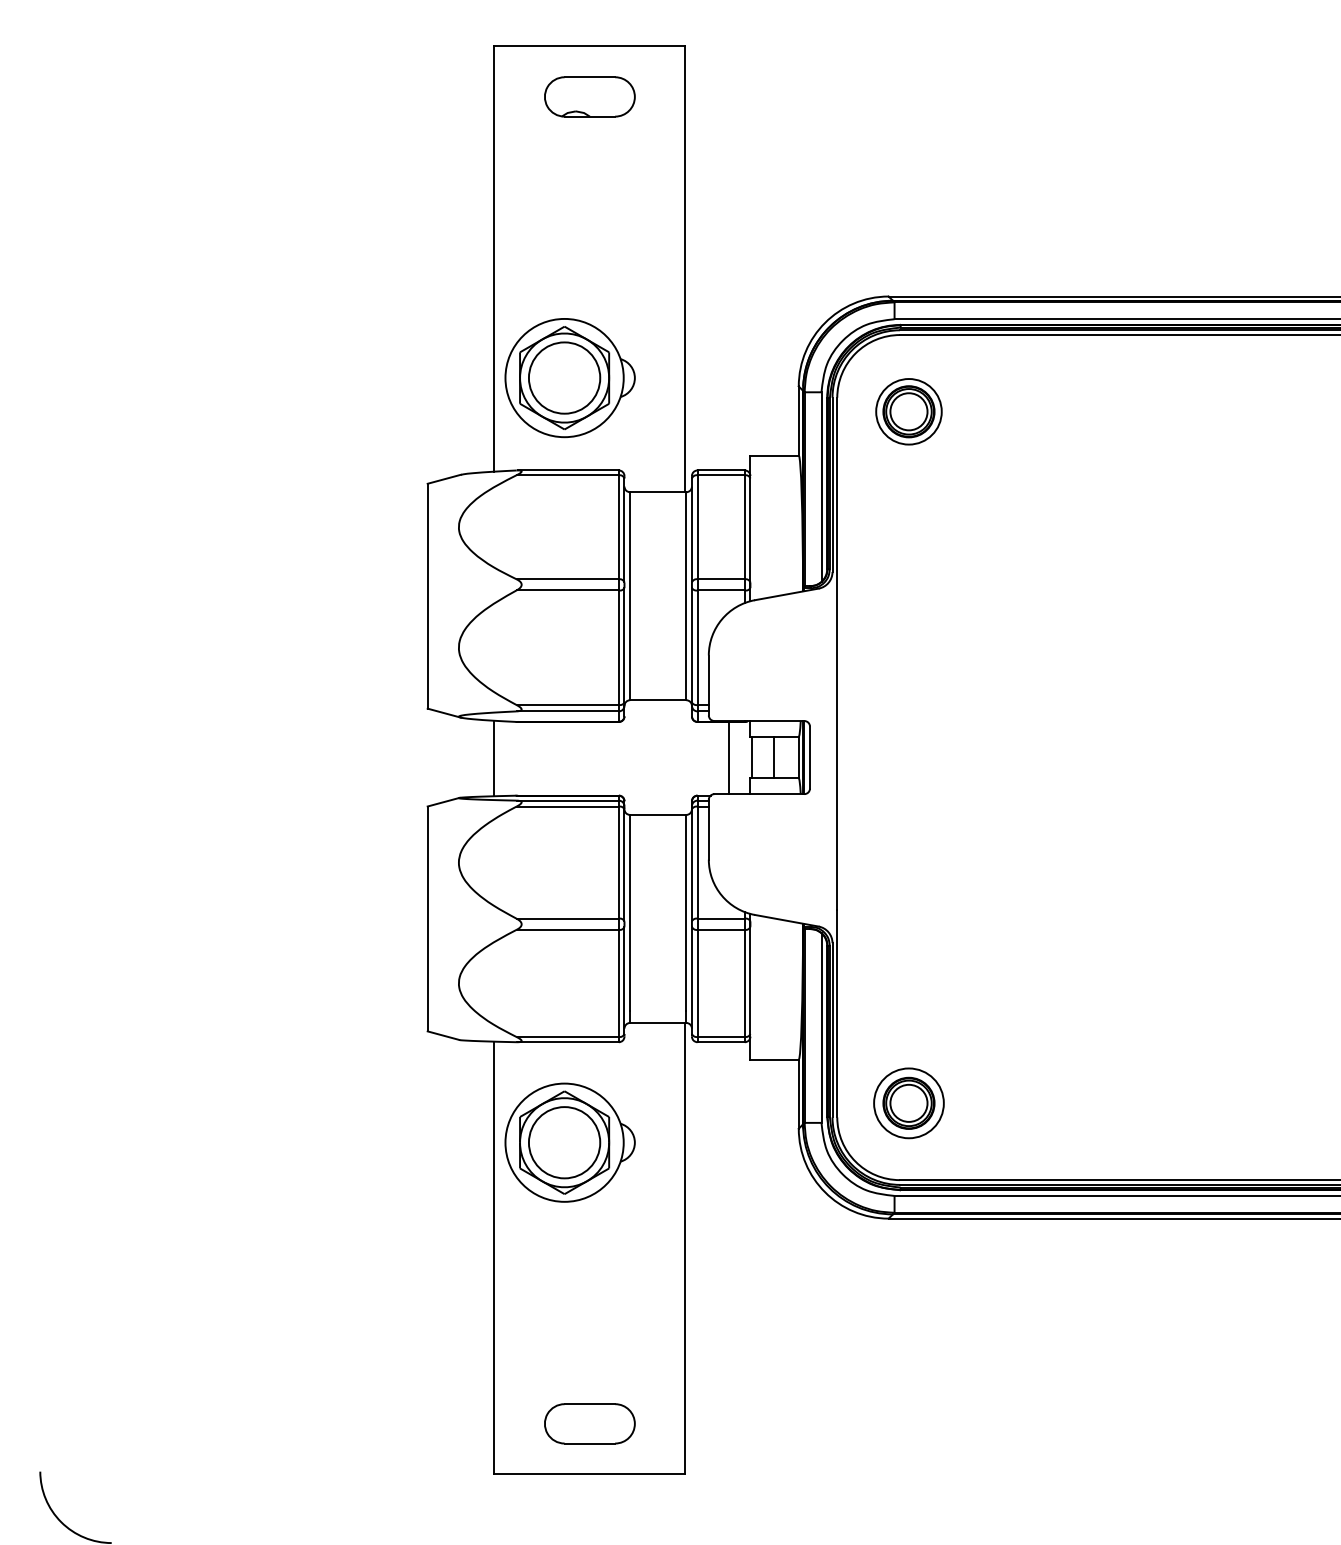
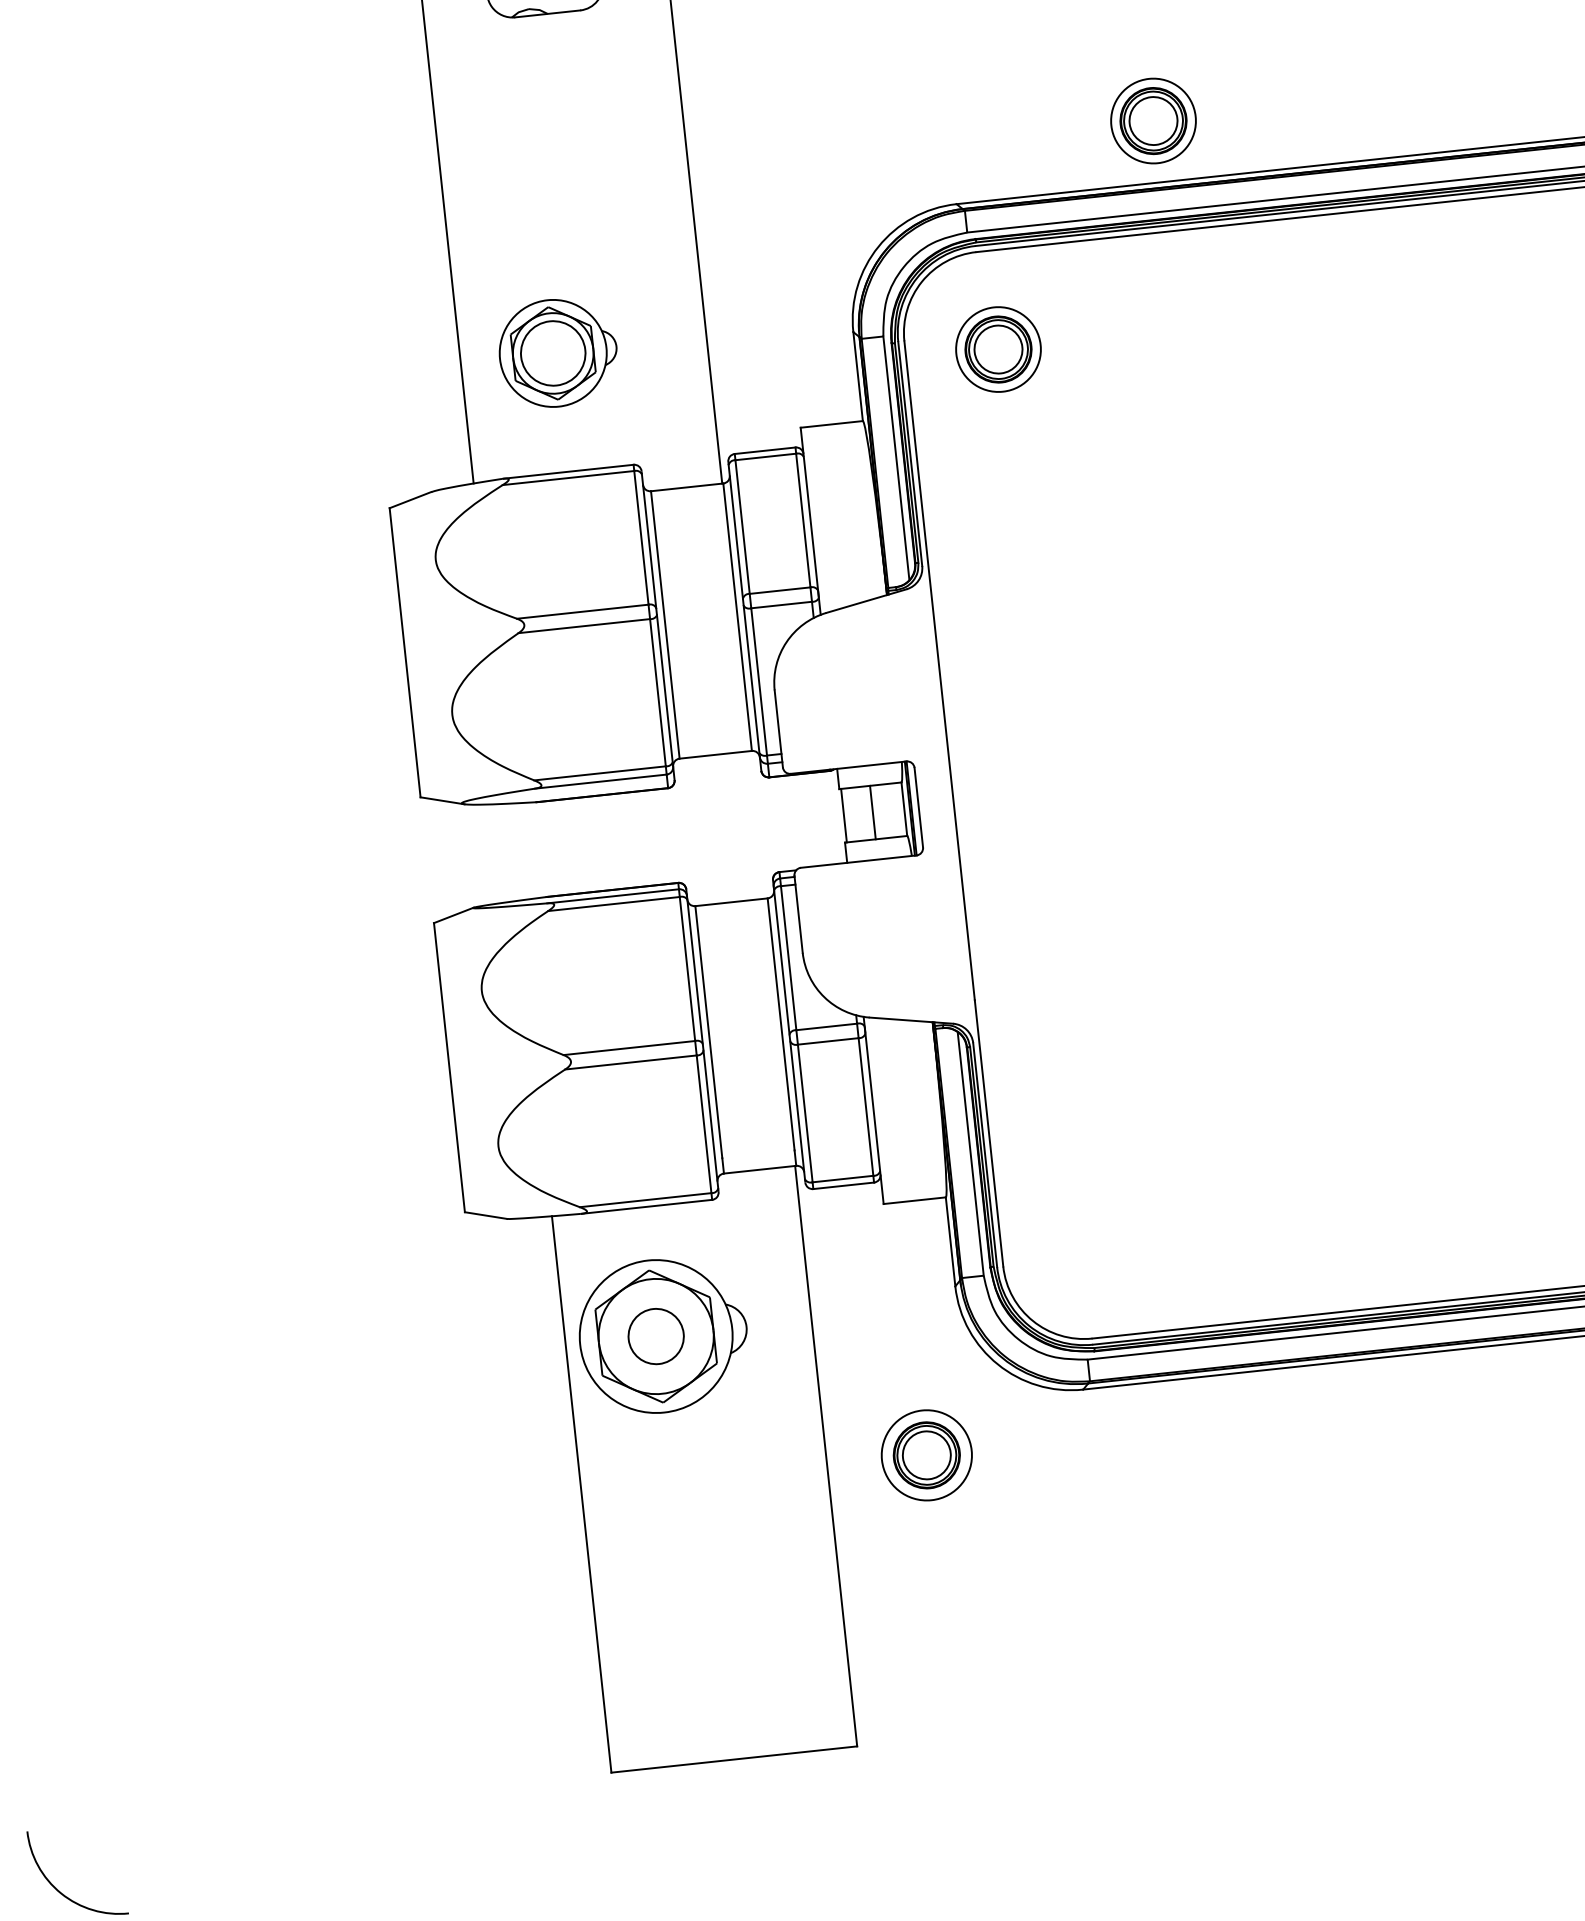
part: (1046, 248) -> (1152, 120), added
part: (569, 378) -> (557, 353), size x0.7
line: (494, 758) -> (513, 852), removed
line: (729, 758) -> (815, 819), removed
part: (908, 1103) -> (926, 1455), moved
circle: (564, 1142) -> (656, 1336), size x0.6
part: (589, 1423) -> (726, 1694), removed

